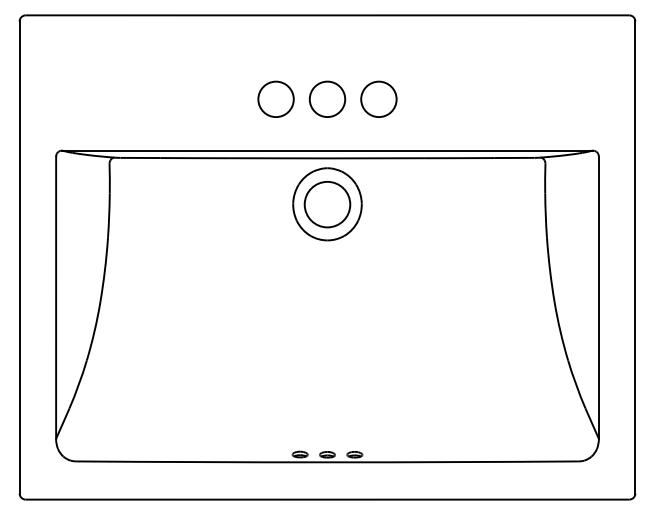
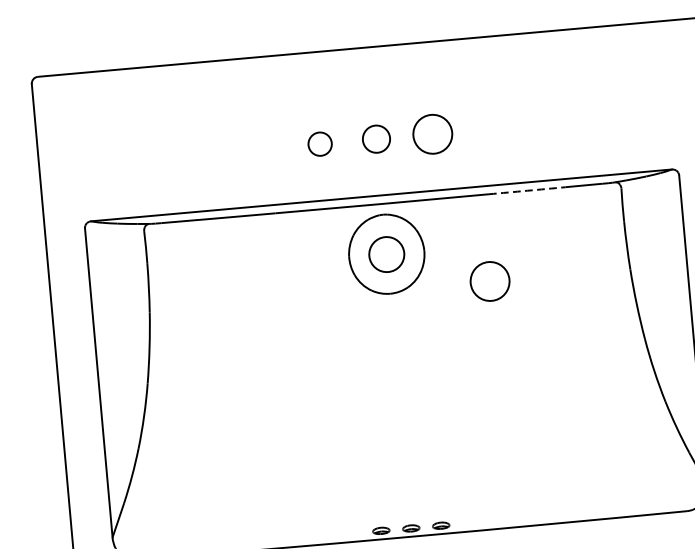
circle: (275, 98) -> (319, 143), size x0.6
circle: (327, 98) -> (376, 138), size x0.7
arc: (459, 158) -> (526, 191), solid -> dashed
circle: (327, 204) -> (386, 254), size x0.7
circle: (418, 236) -> (489, 280), added

